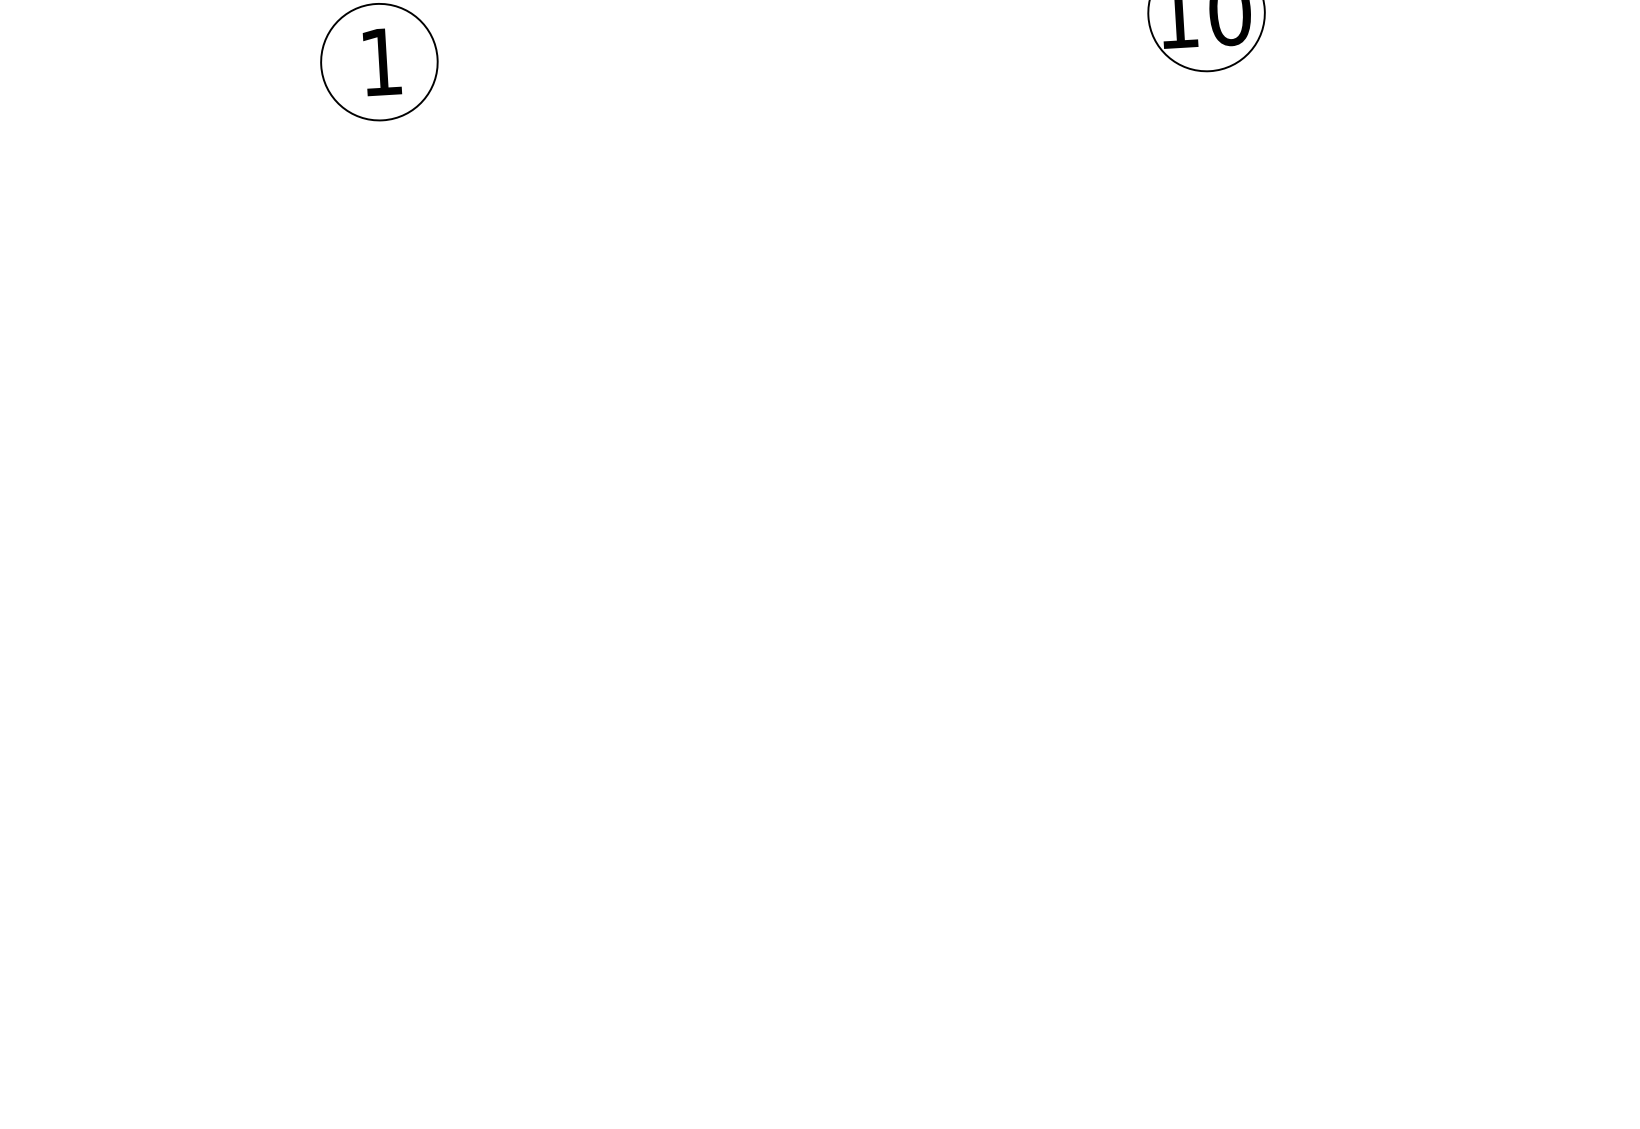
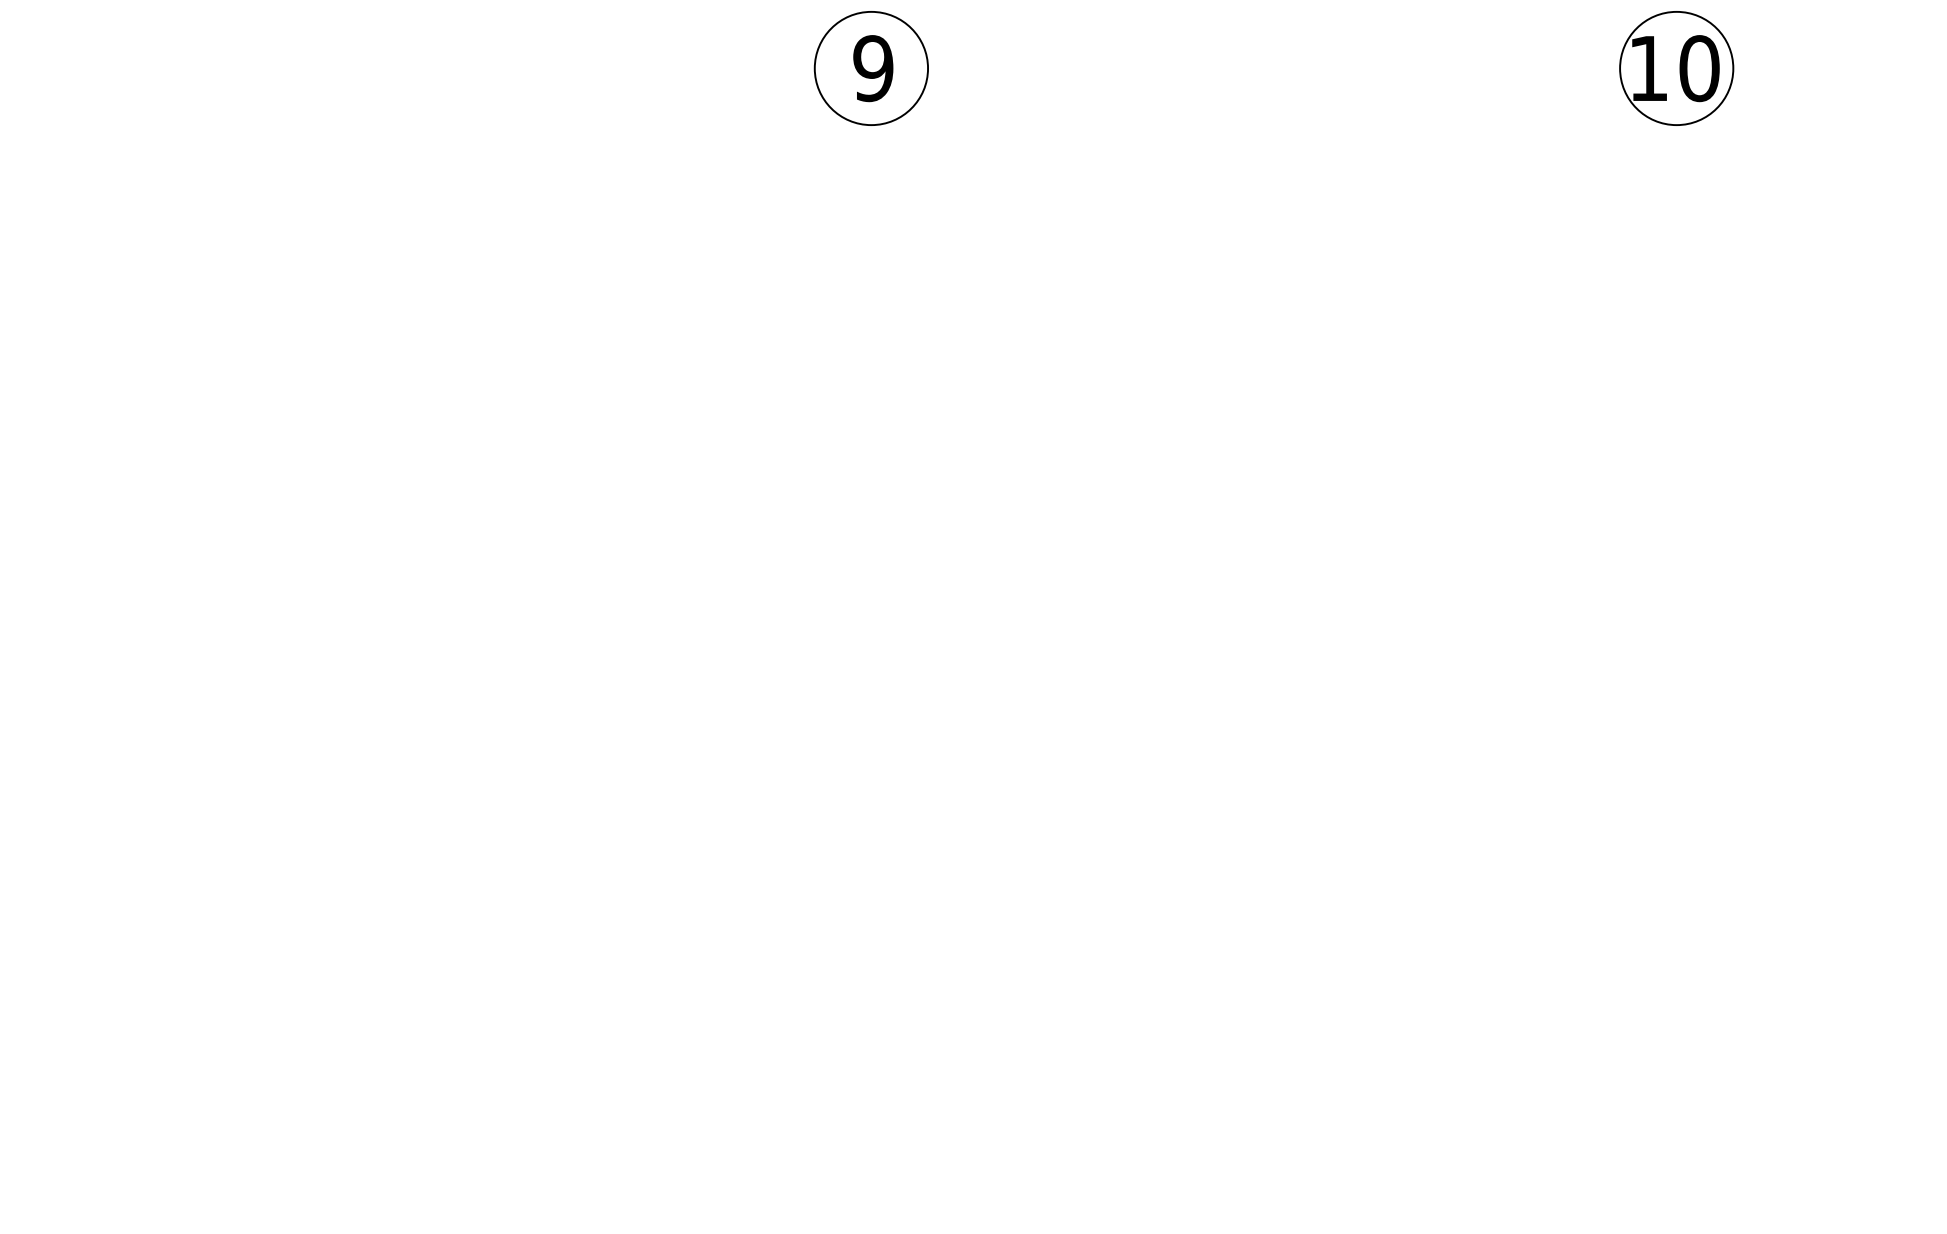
text: (381, 62) -> (873, 68), 1 -> 9

